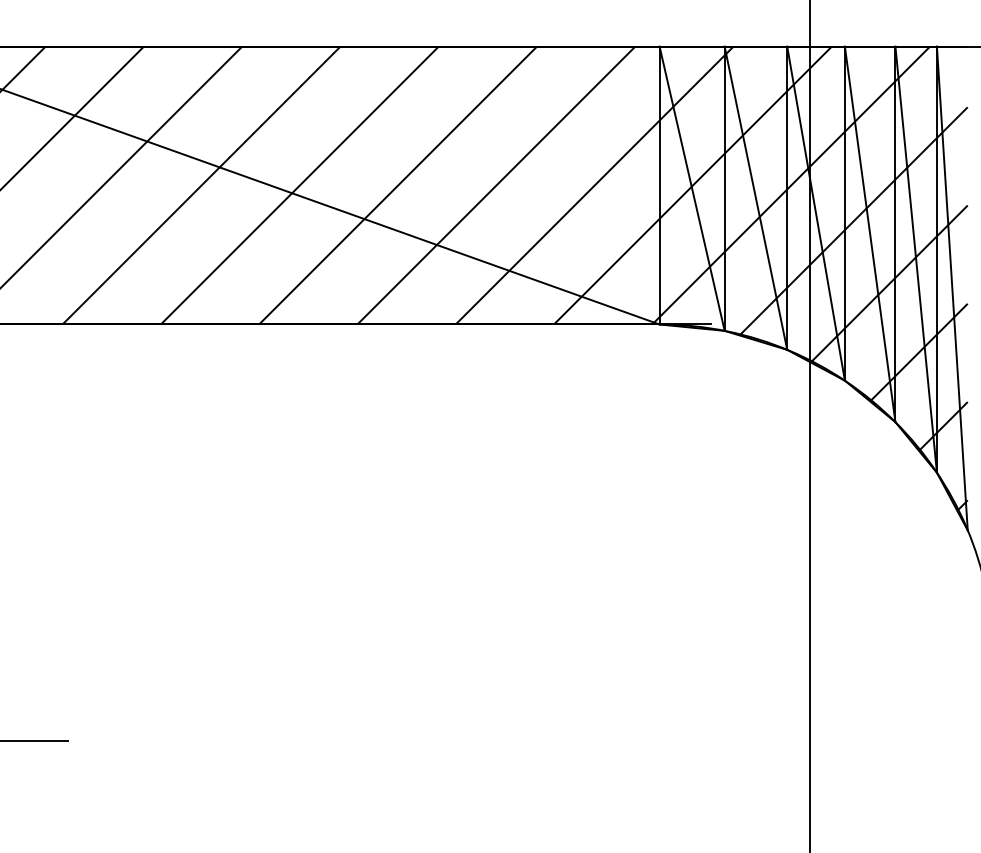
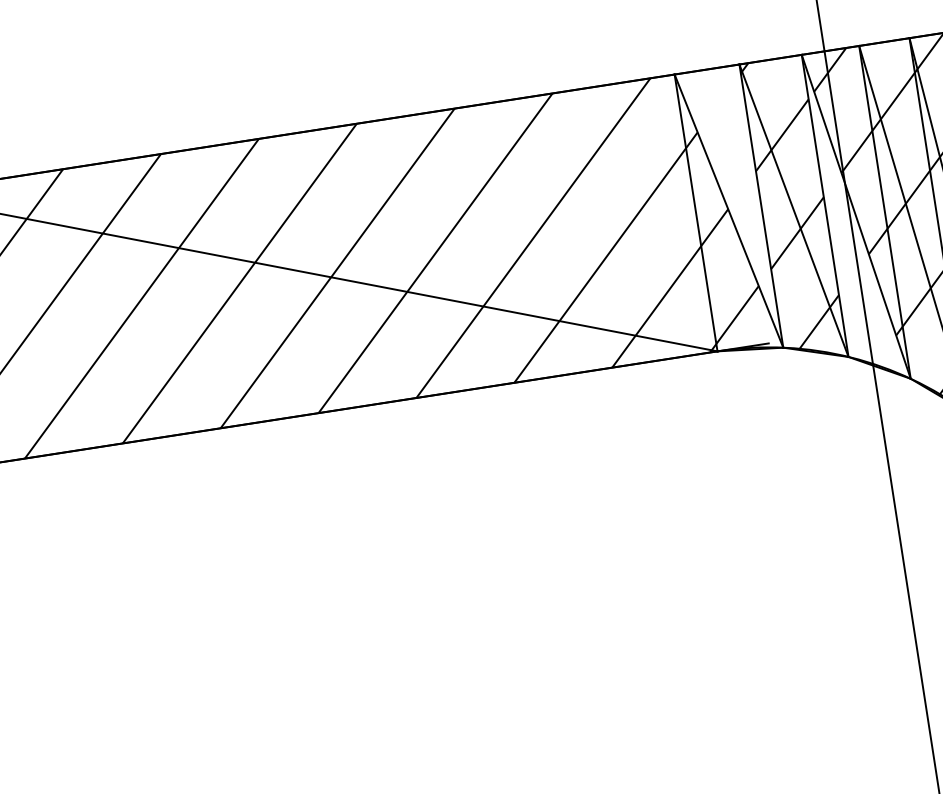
hatch: (698, 160) -> (730, 182), removed
hatch: (812, 223) -> (854, 227), removed

